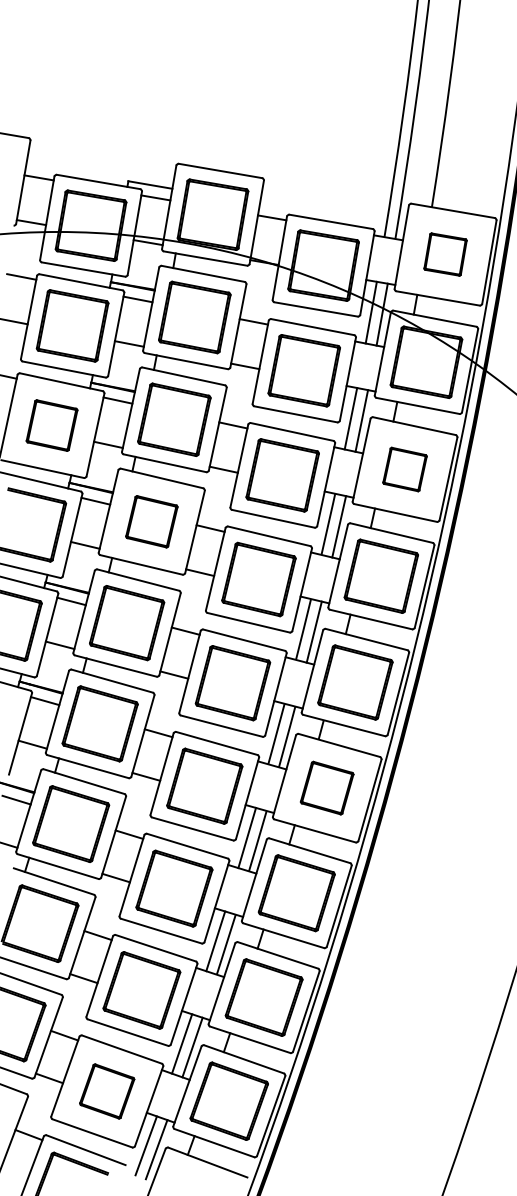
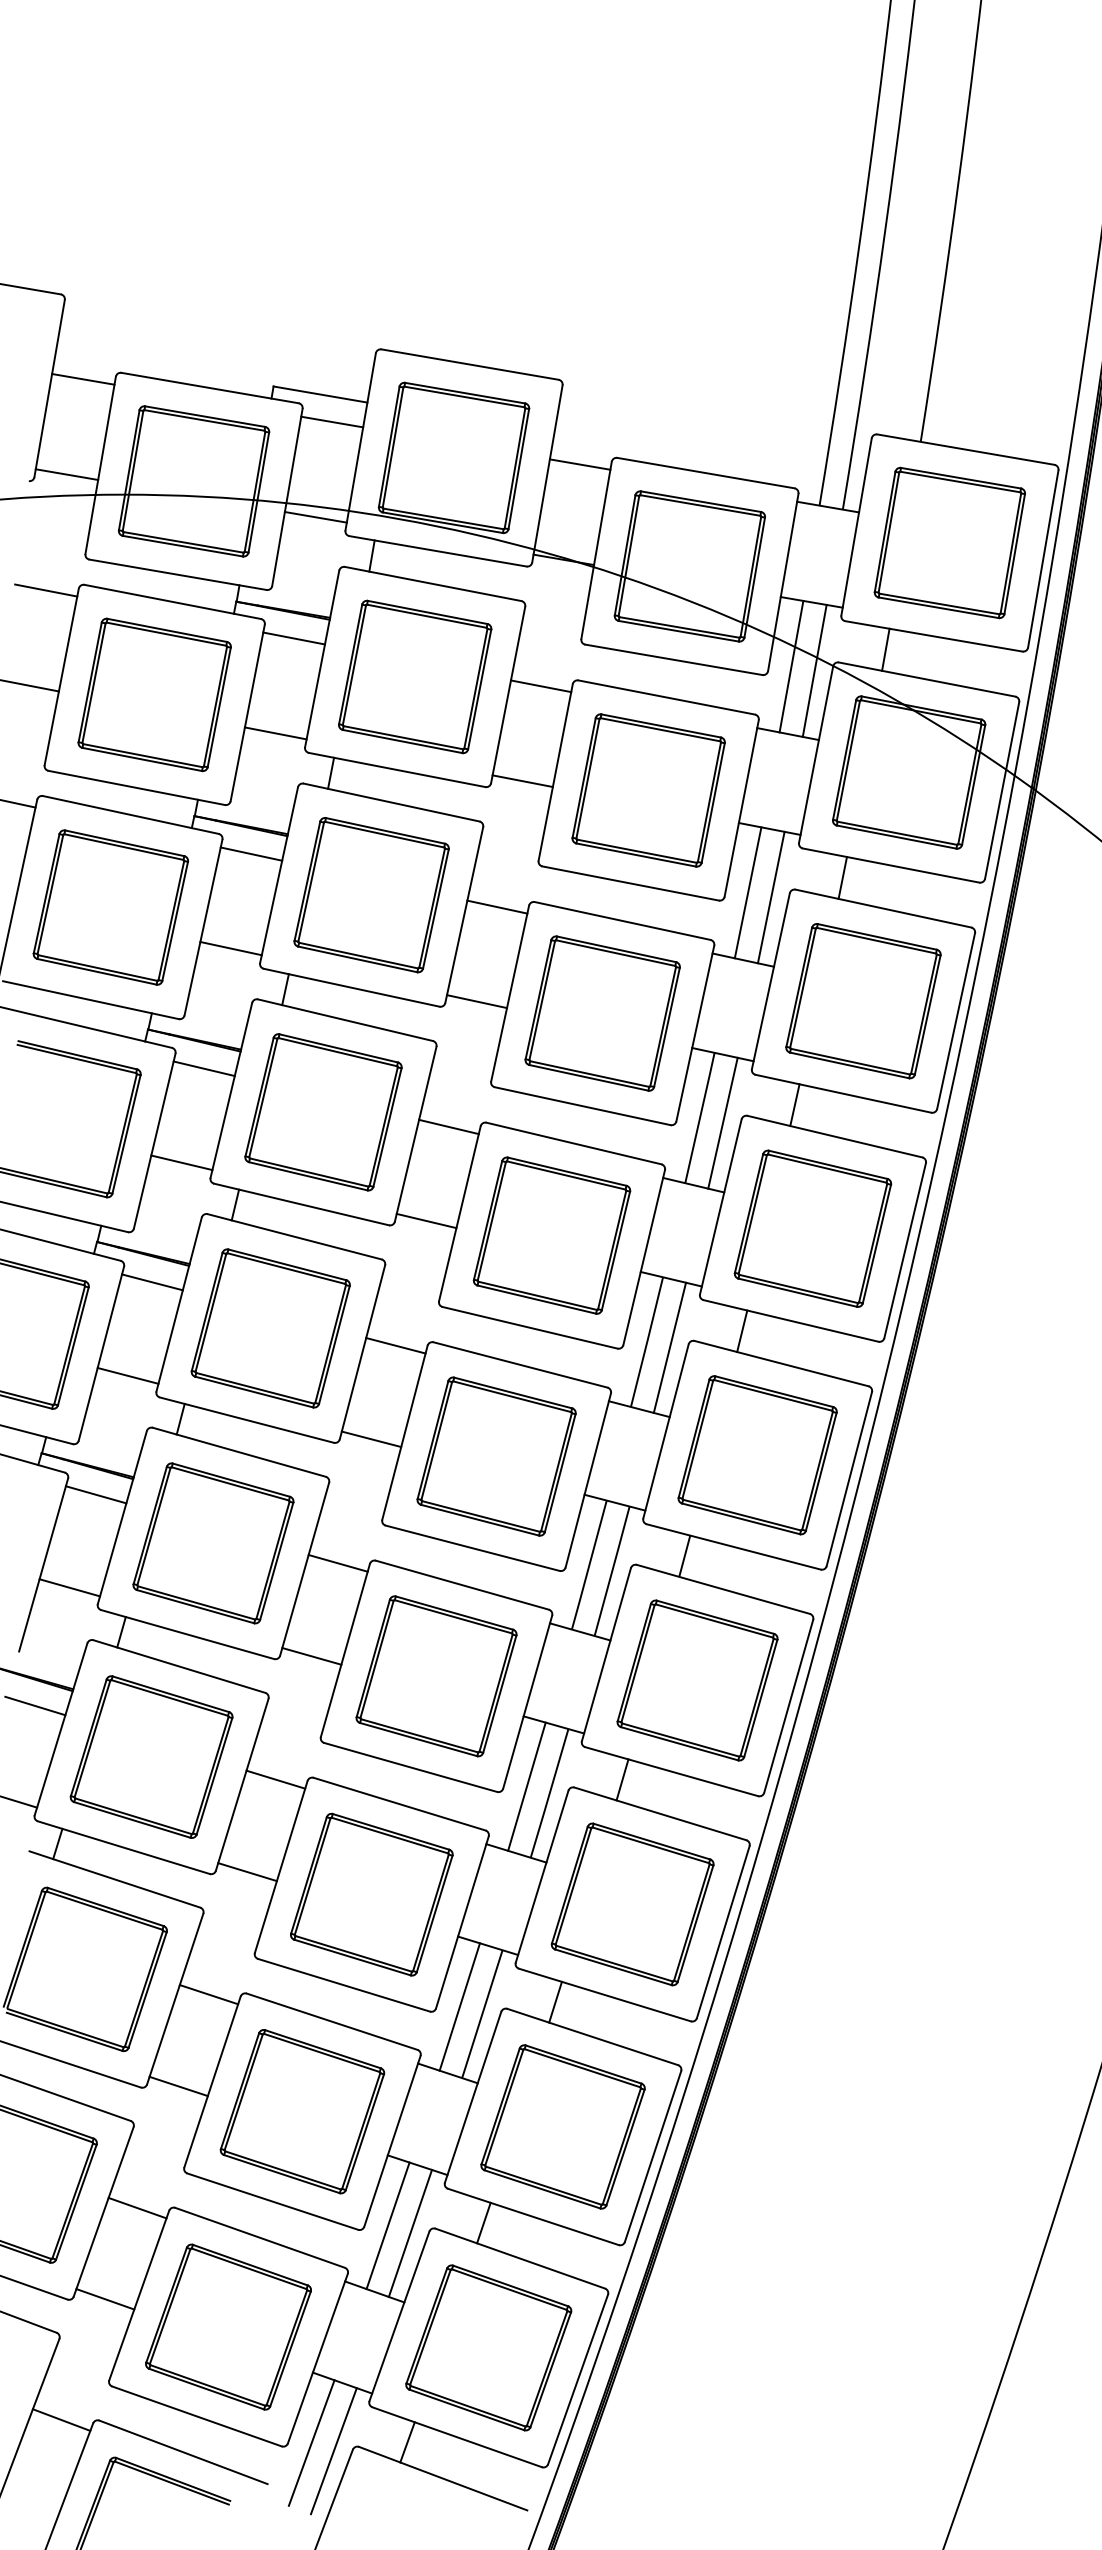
part: (445, 254) -> (949, 542), size x1.67
part: (51, 425) -> (109, 907), size x1.43
part: (404, 469) -> (862, 1001), size x1.67
part: (151, 521) -> (322, 1111), size x1.43
part: (326, 787) -> (695, 1679), size x1.43
part: (106, 1091) -> (226, 2327), size x1.43

